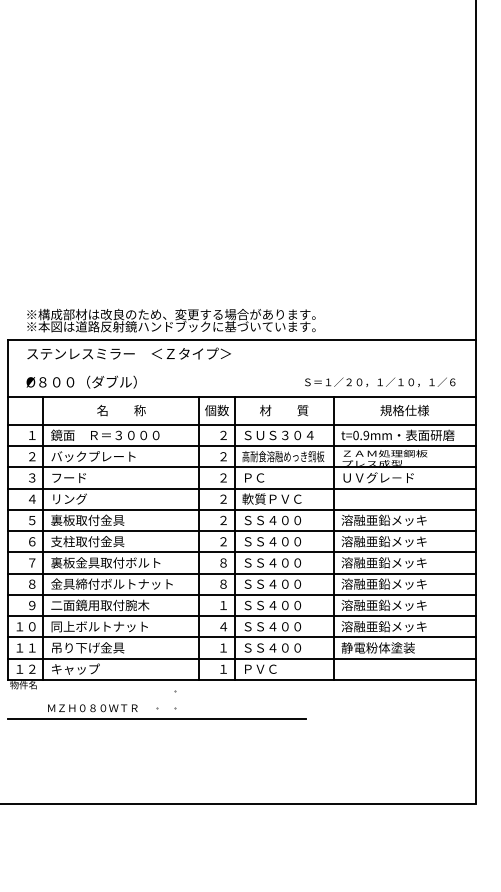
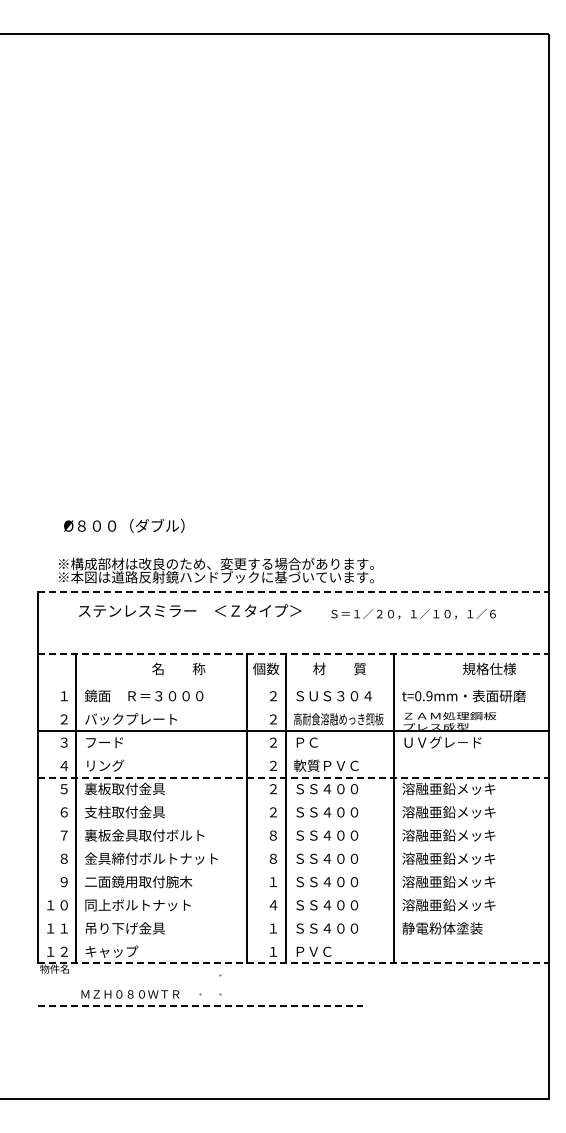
line: (241, 339) -> (293, 591), solid -> dashed
text: (129, 353) -> (190, 610), moved
text: (81, 381) -> (124, 525), moved
text: (380, 382) -> (413, 614), moved
line: (241, 396) -> (293, 653), solid -> dashed
text: (121, 410) -> (178, 668), moved
text: (404, 410) -> (489, 668), moved
line: (241, 424) -> (292, 684), removed
line: (241, 445) -> (292, 707), removed
line: (241, 488) -> (292, 754), removed
line: (241, 509) -> (293, 777), solid -> dashed
line: (241, 530) -> (292, 800), removed
line: (241, 552) -> (292, 824), removed
line: (241, 573) -> (292, 847), removed
line: (241, 594) -> (292, 870), removed
line: (241, 615) -> (292, 893), removed
line: (241, 636) -> (292, 916), removed
line: (241, 658) -> (292, 940), removed
line: (241, 679) -> (293, 963), solid -> dashed
line: (156, 719) -> (200, 1006), solid -> dashed

